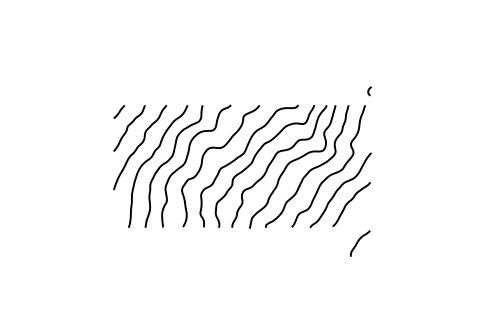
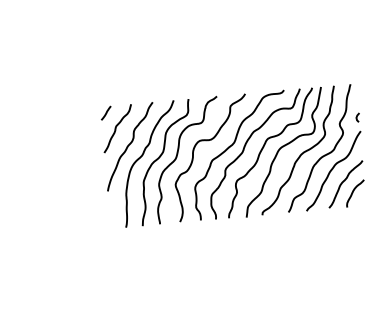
curve: (369, 91) -> (357, 117), moved
curve: (359, 241) -> (354, 191), moved

